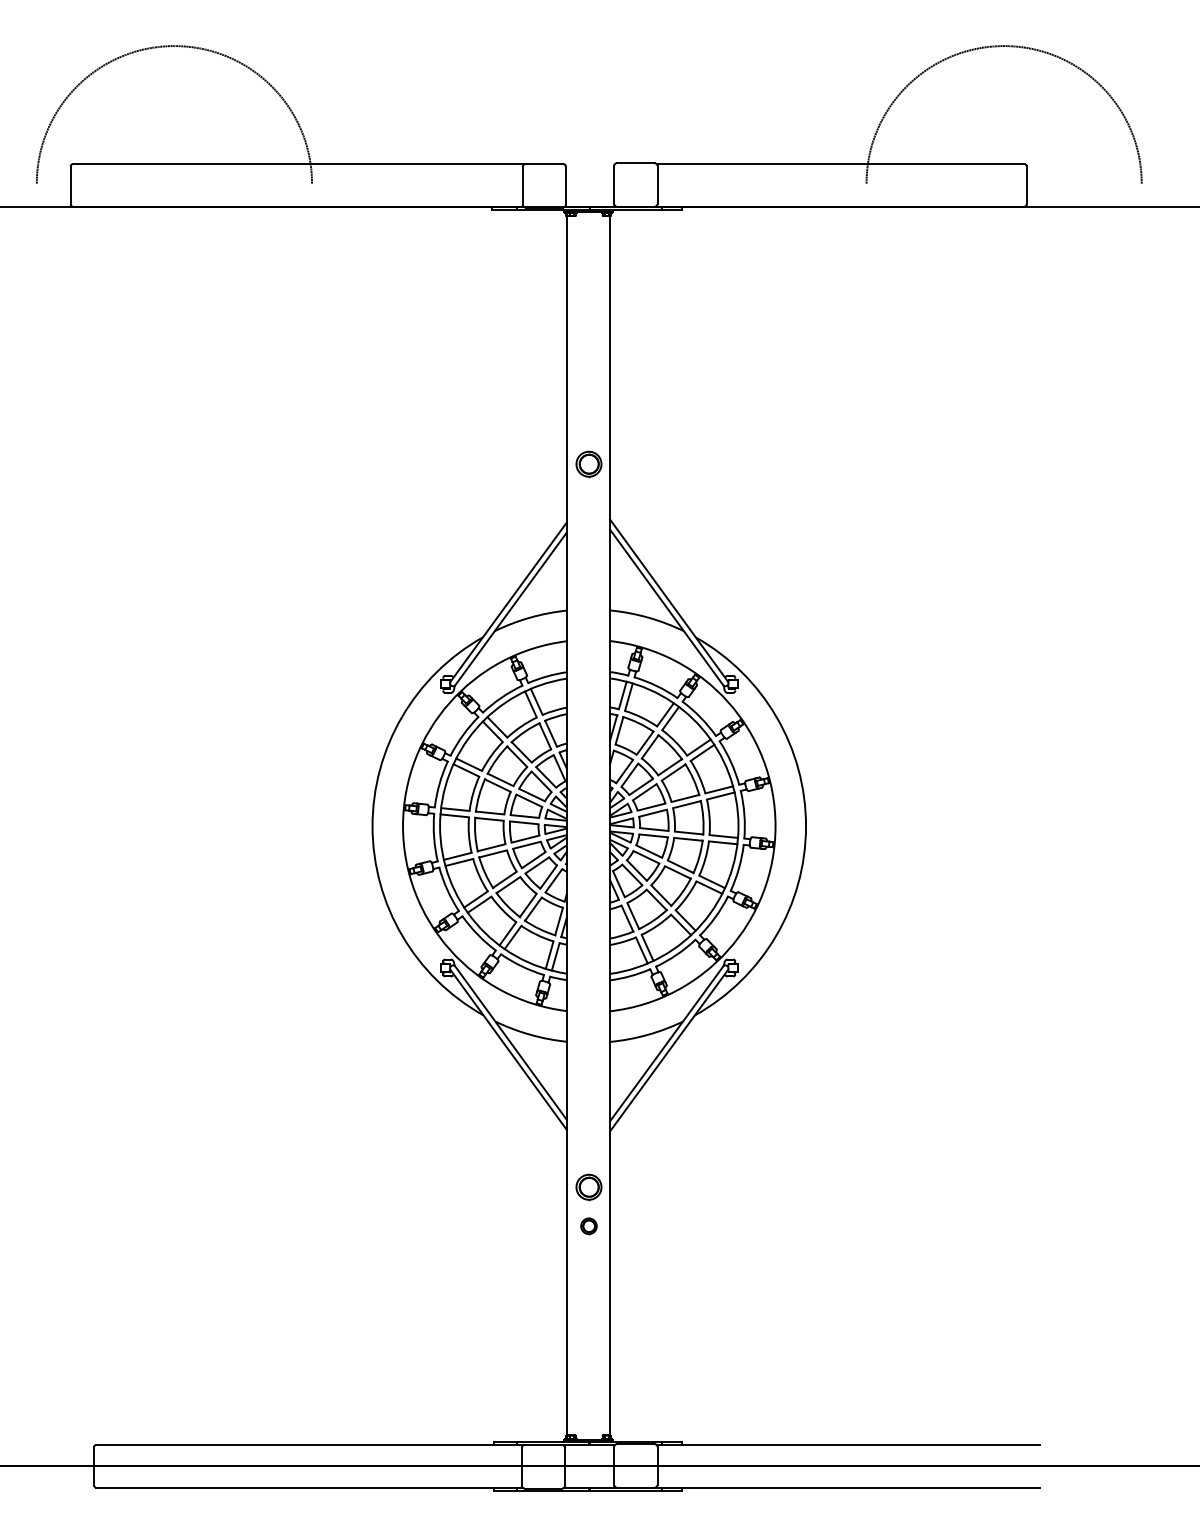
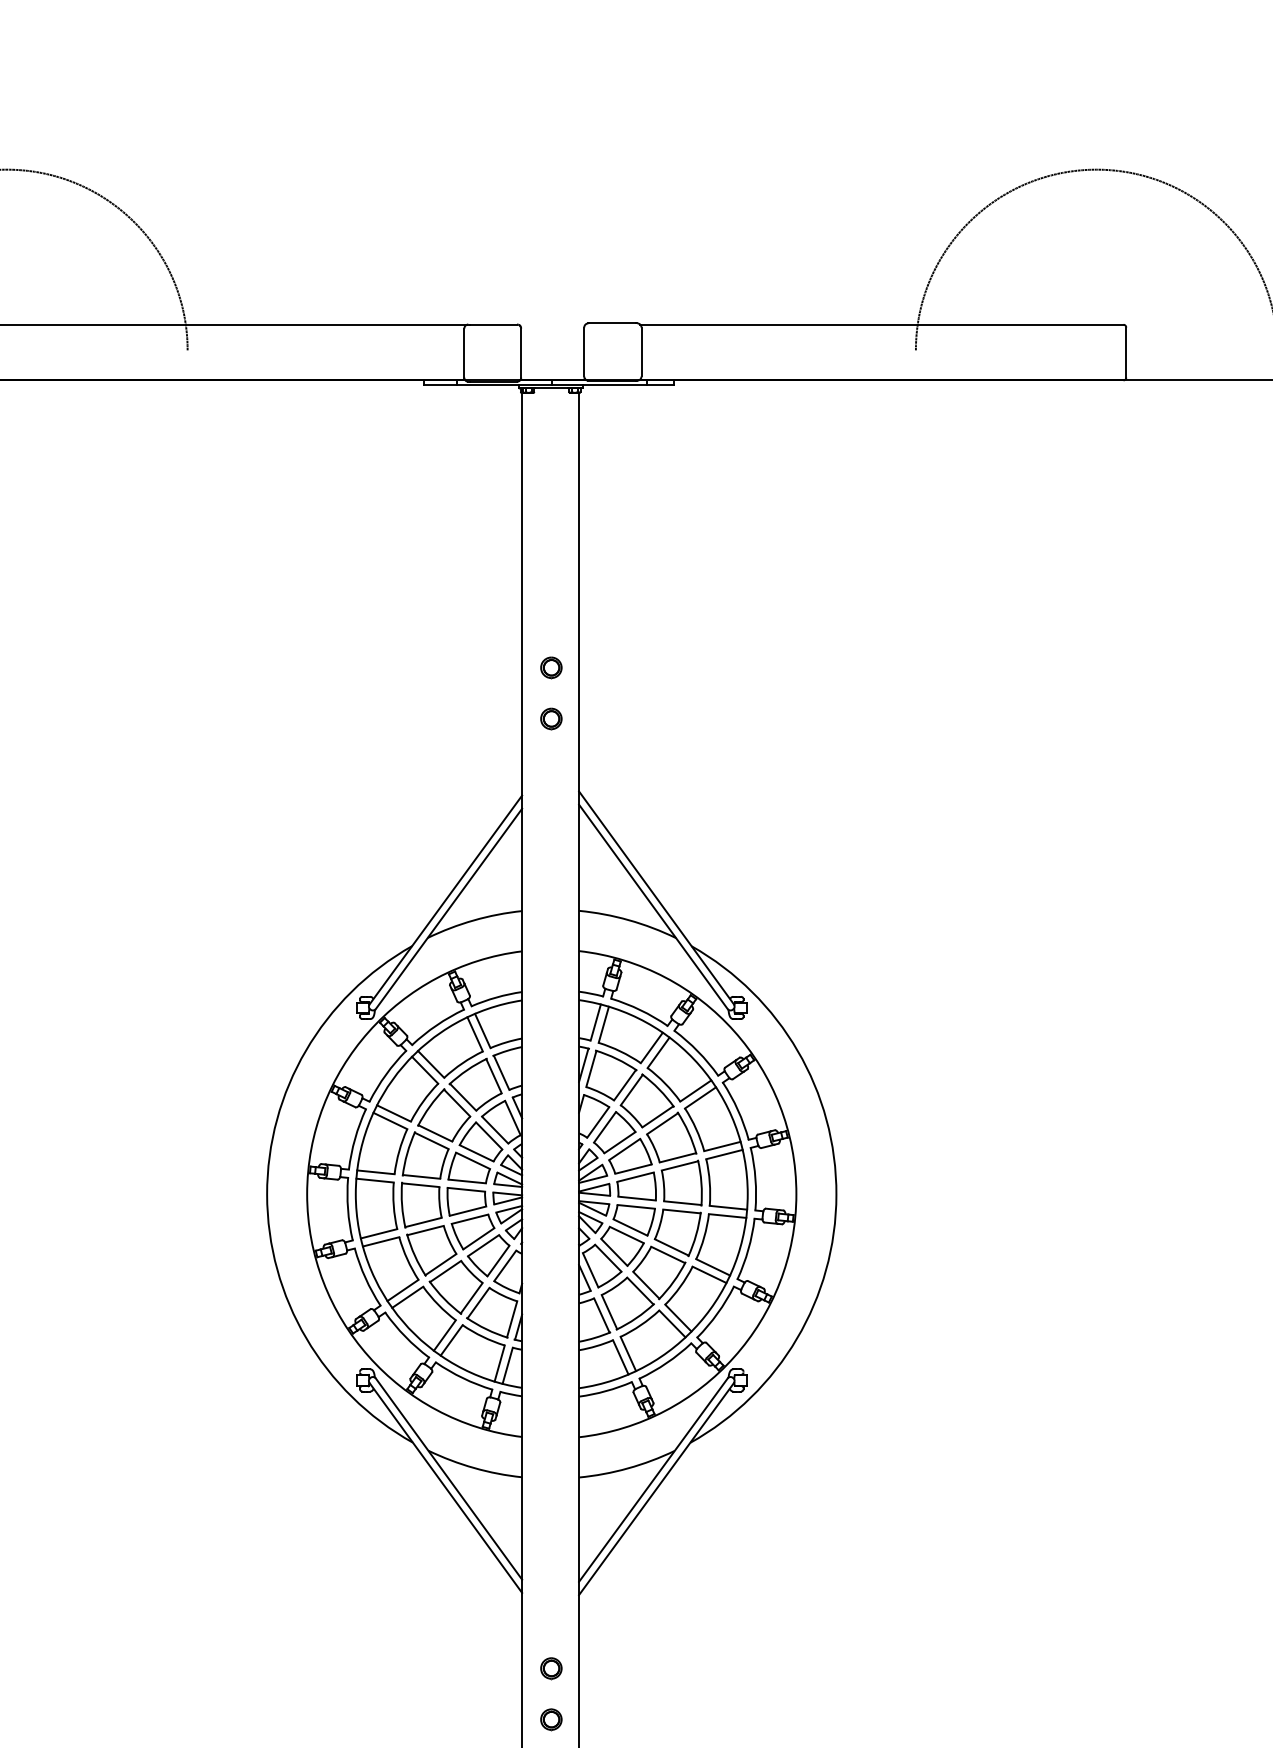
part: (588, 425) -> (550, 667), added
part: (588, 464) -> (550, 719), size x0.62
part: (588, 1187) -> (550, 1668), size x0.62

